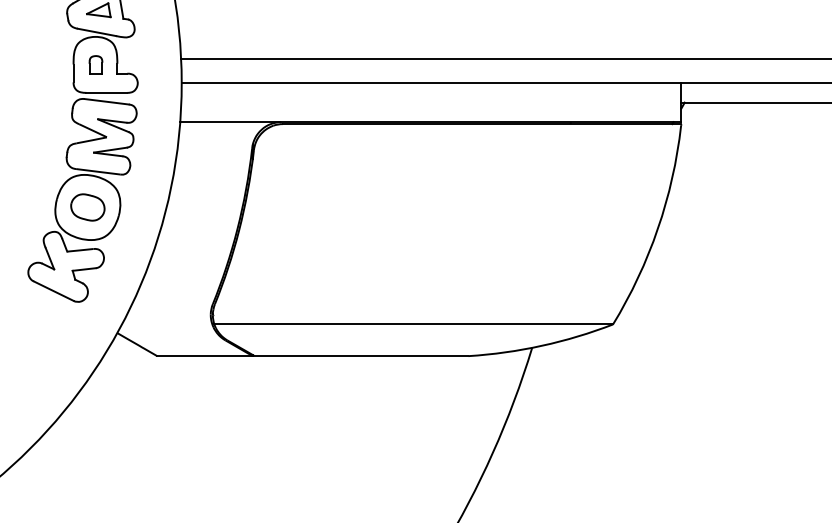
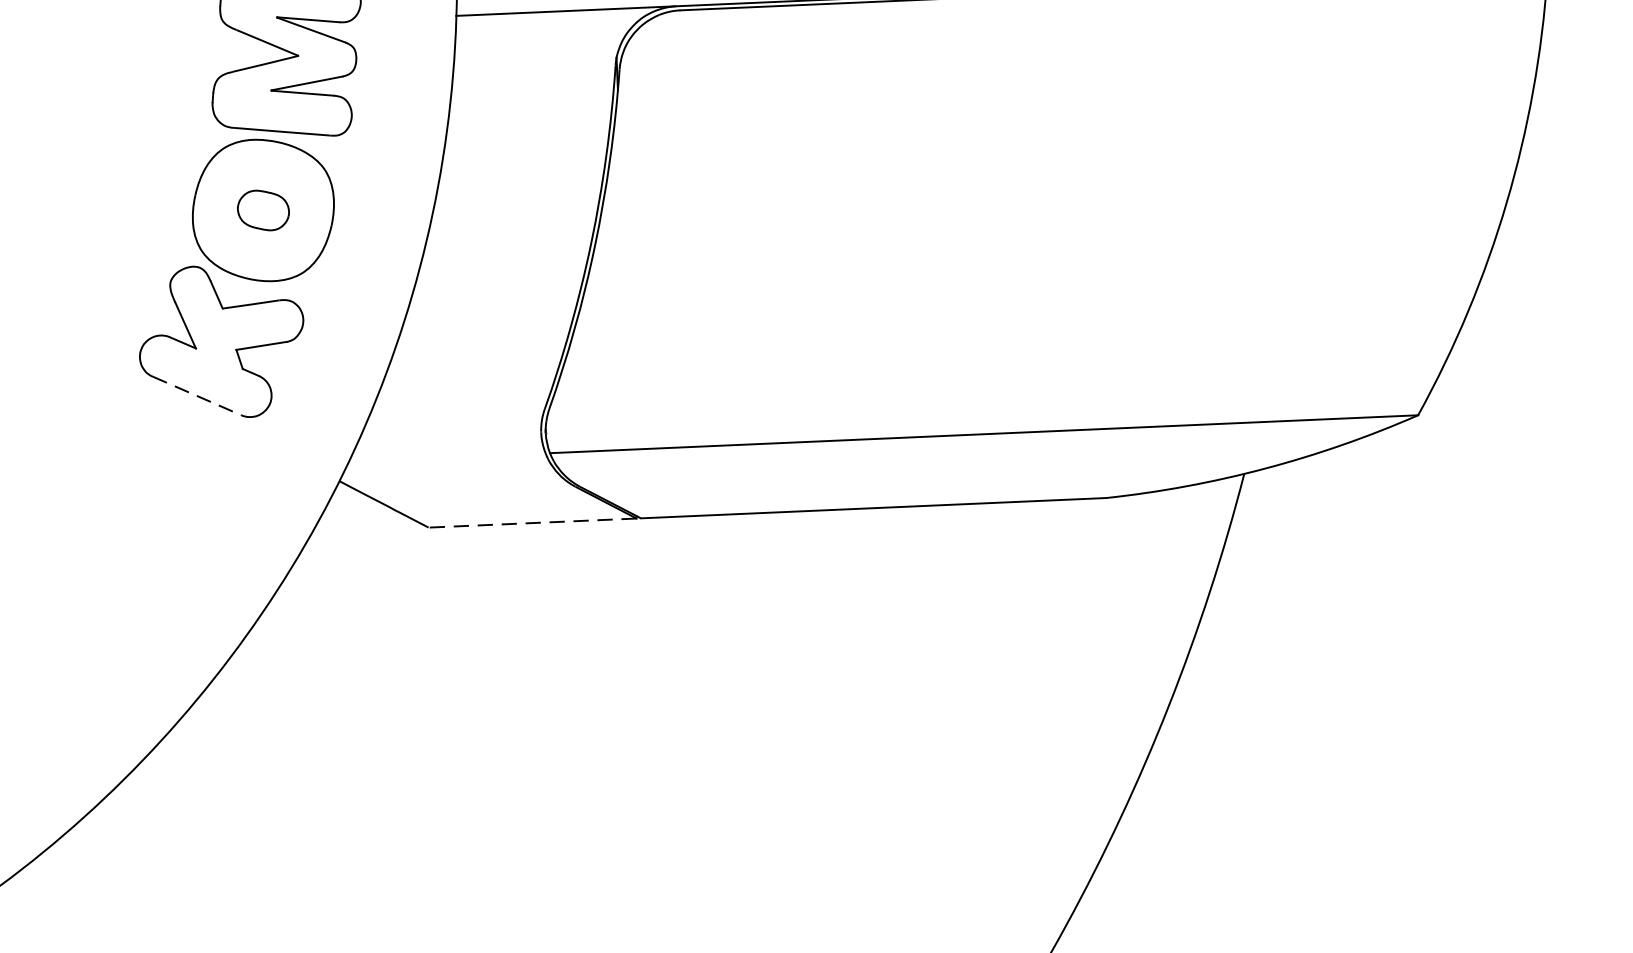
part: (87, 207) -> (262, 210), size x0.7
line: (54, 291) -> (198, 396), solid -> dashed
line: (205, 356) -> (533, 523), solid -> dashed

